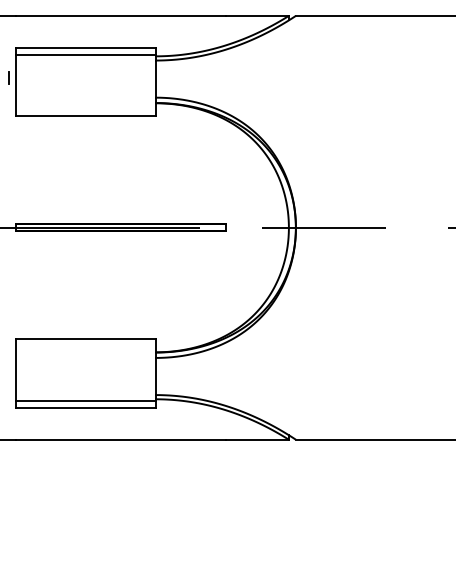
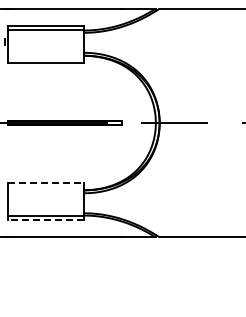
line: (86, 339) -> (46, 183), solid -> dashed
line: (86, 408) -> (46, 220), solid -> dashed

